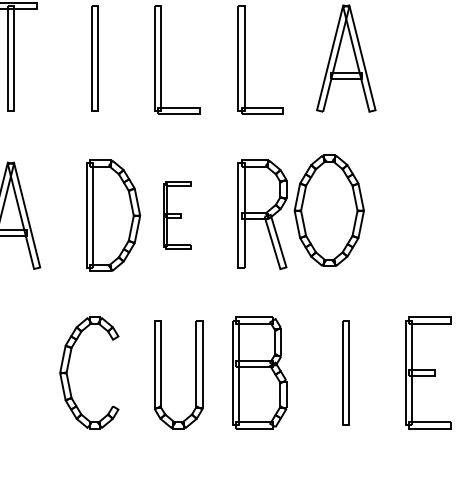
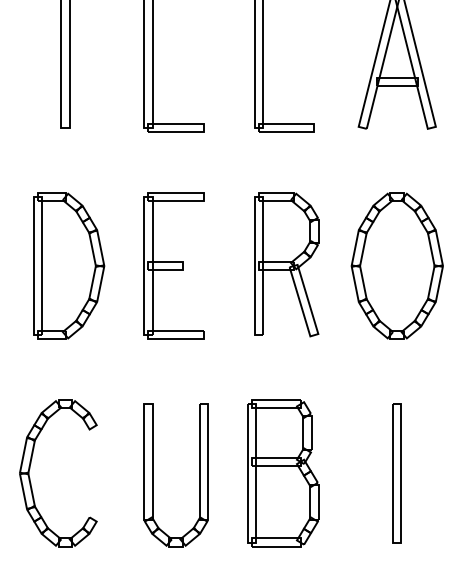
part: (328, 210) -> (396, 265), moved
part: (113, 215) -> (69, 265), moved
part: (177, 215) -> (174, 265), size x1.67

